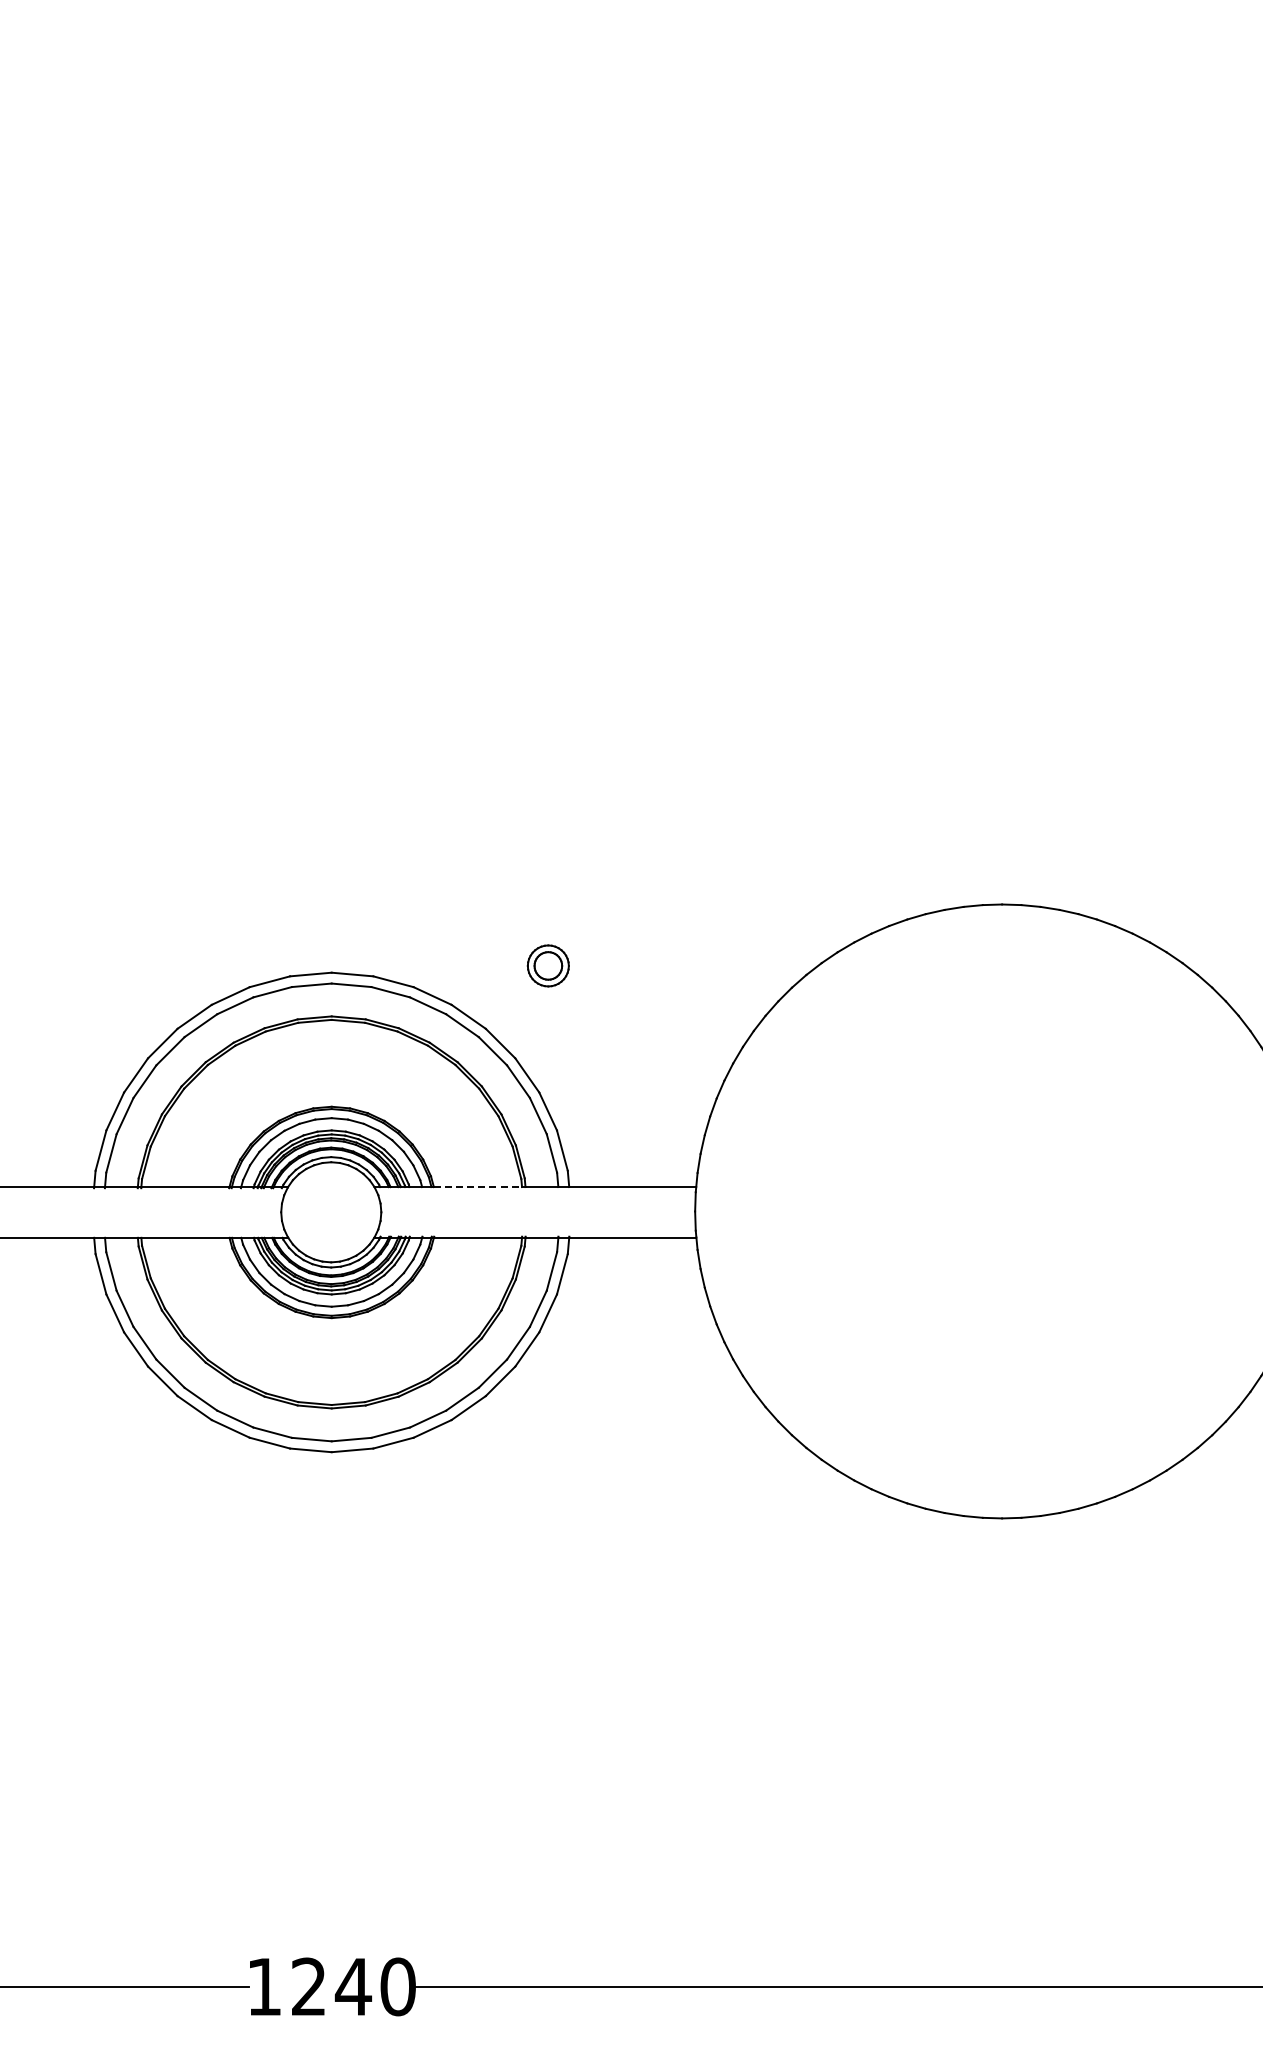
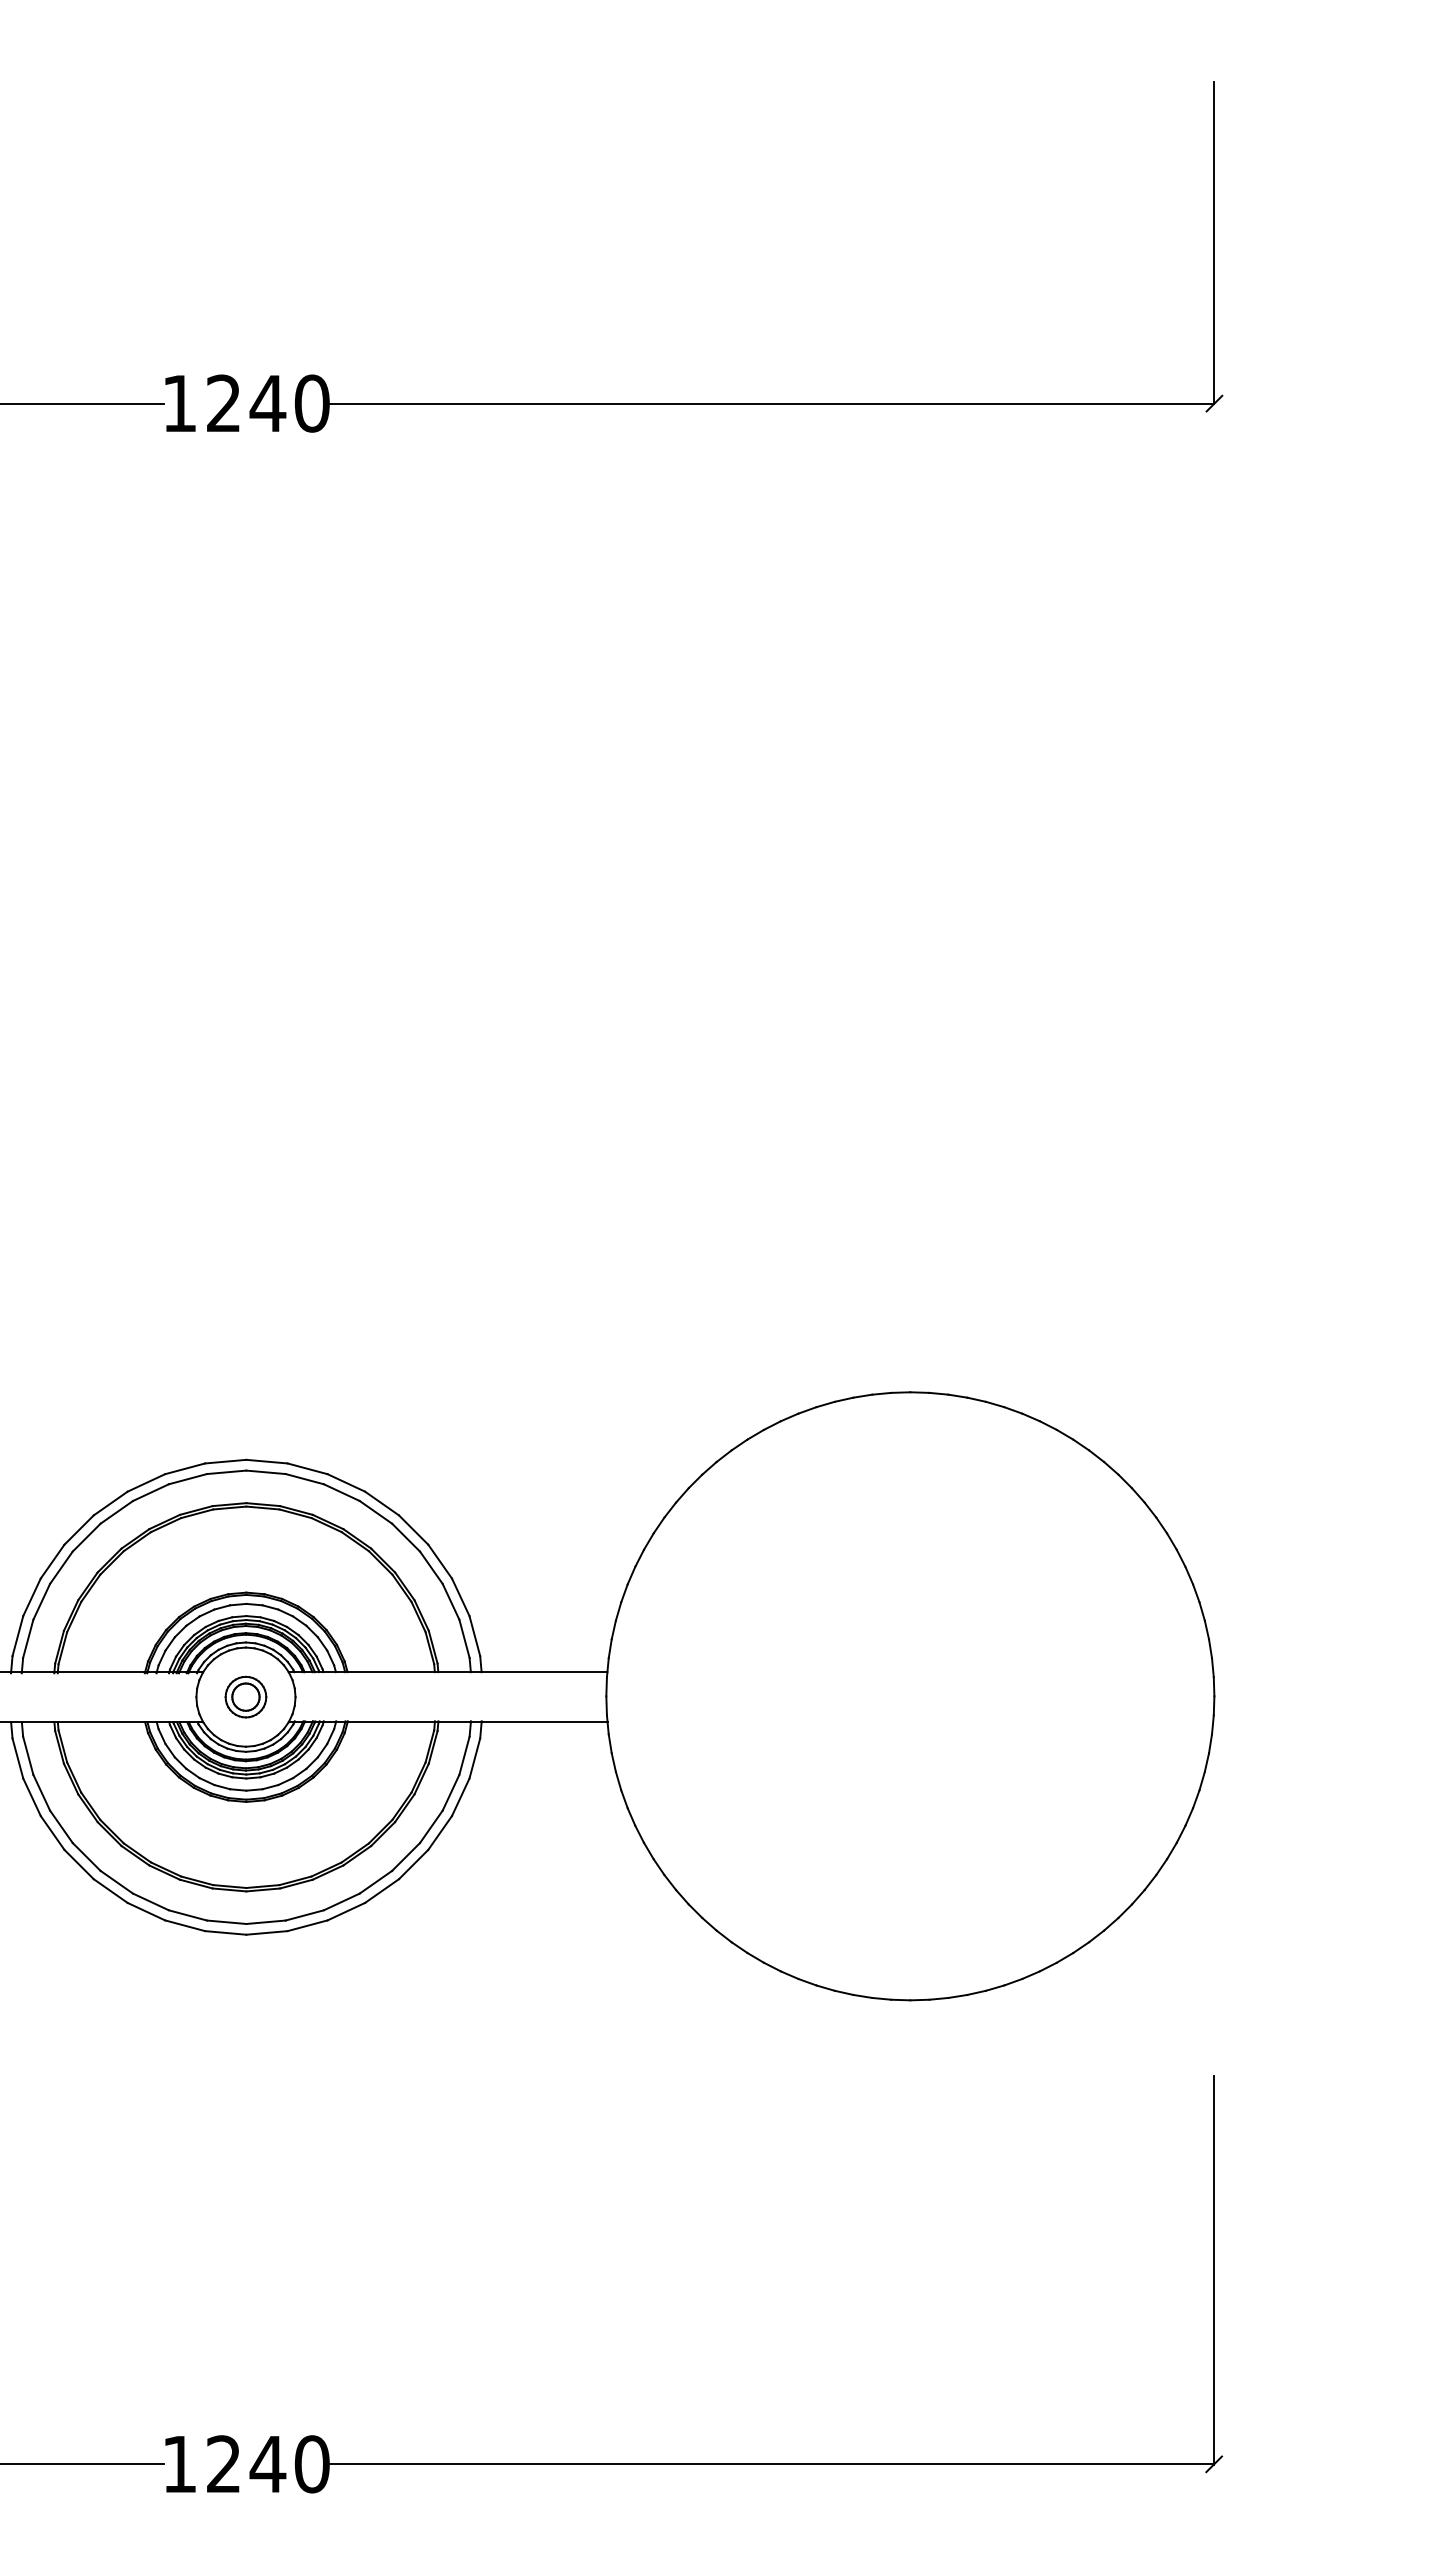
part: (547, 965) -> (245, 1696), moved
line: (478, 1187) -> (391, 1672), dashed -> solid

